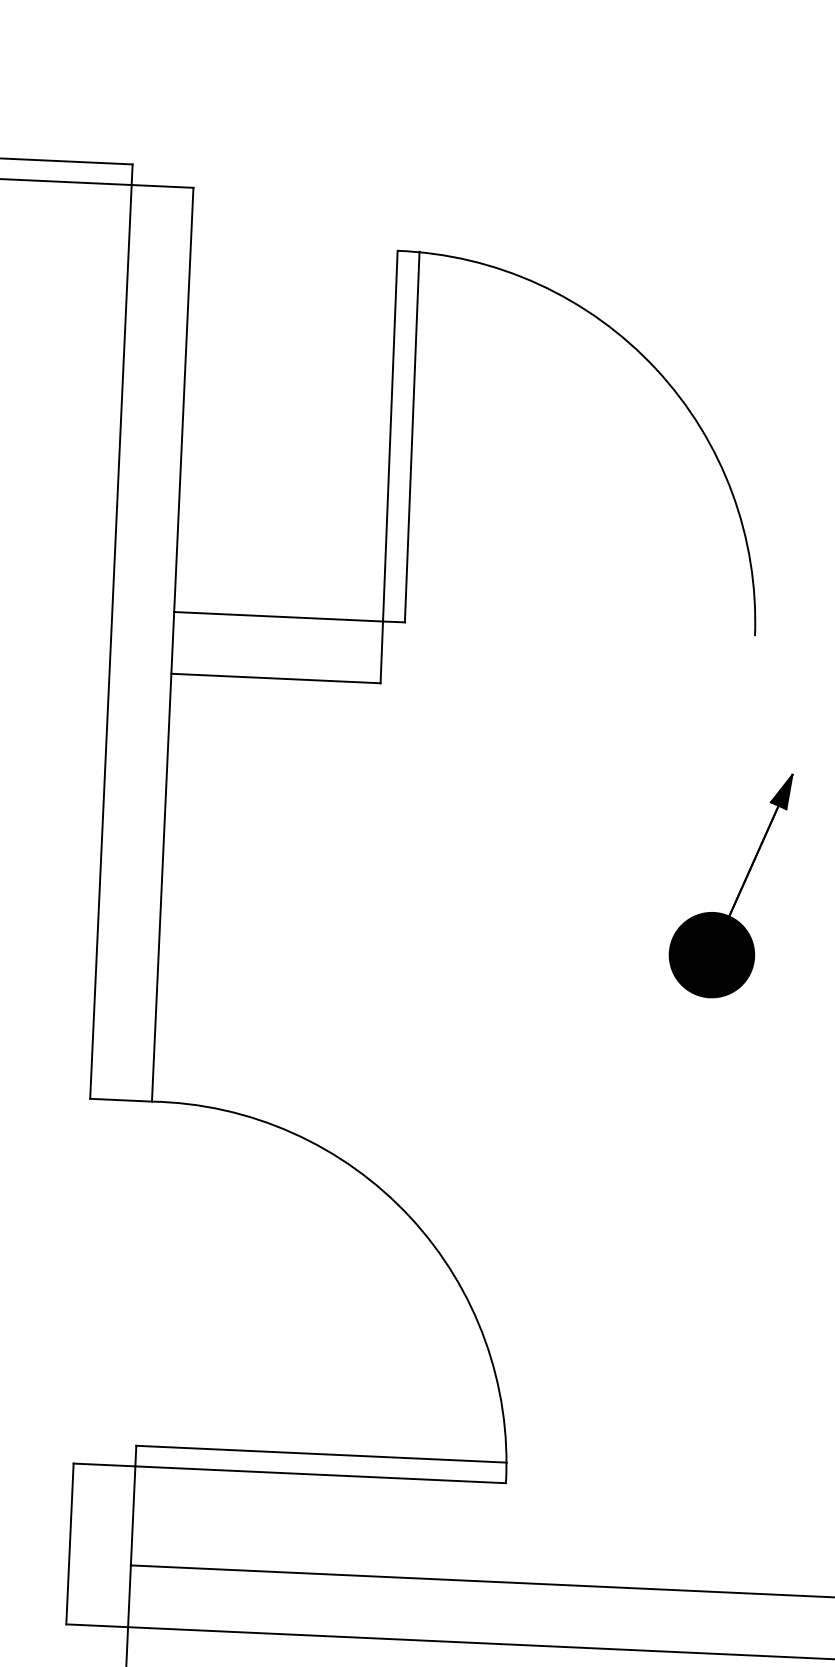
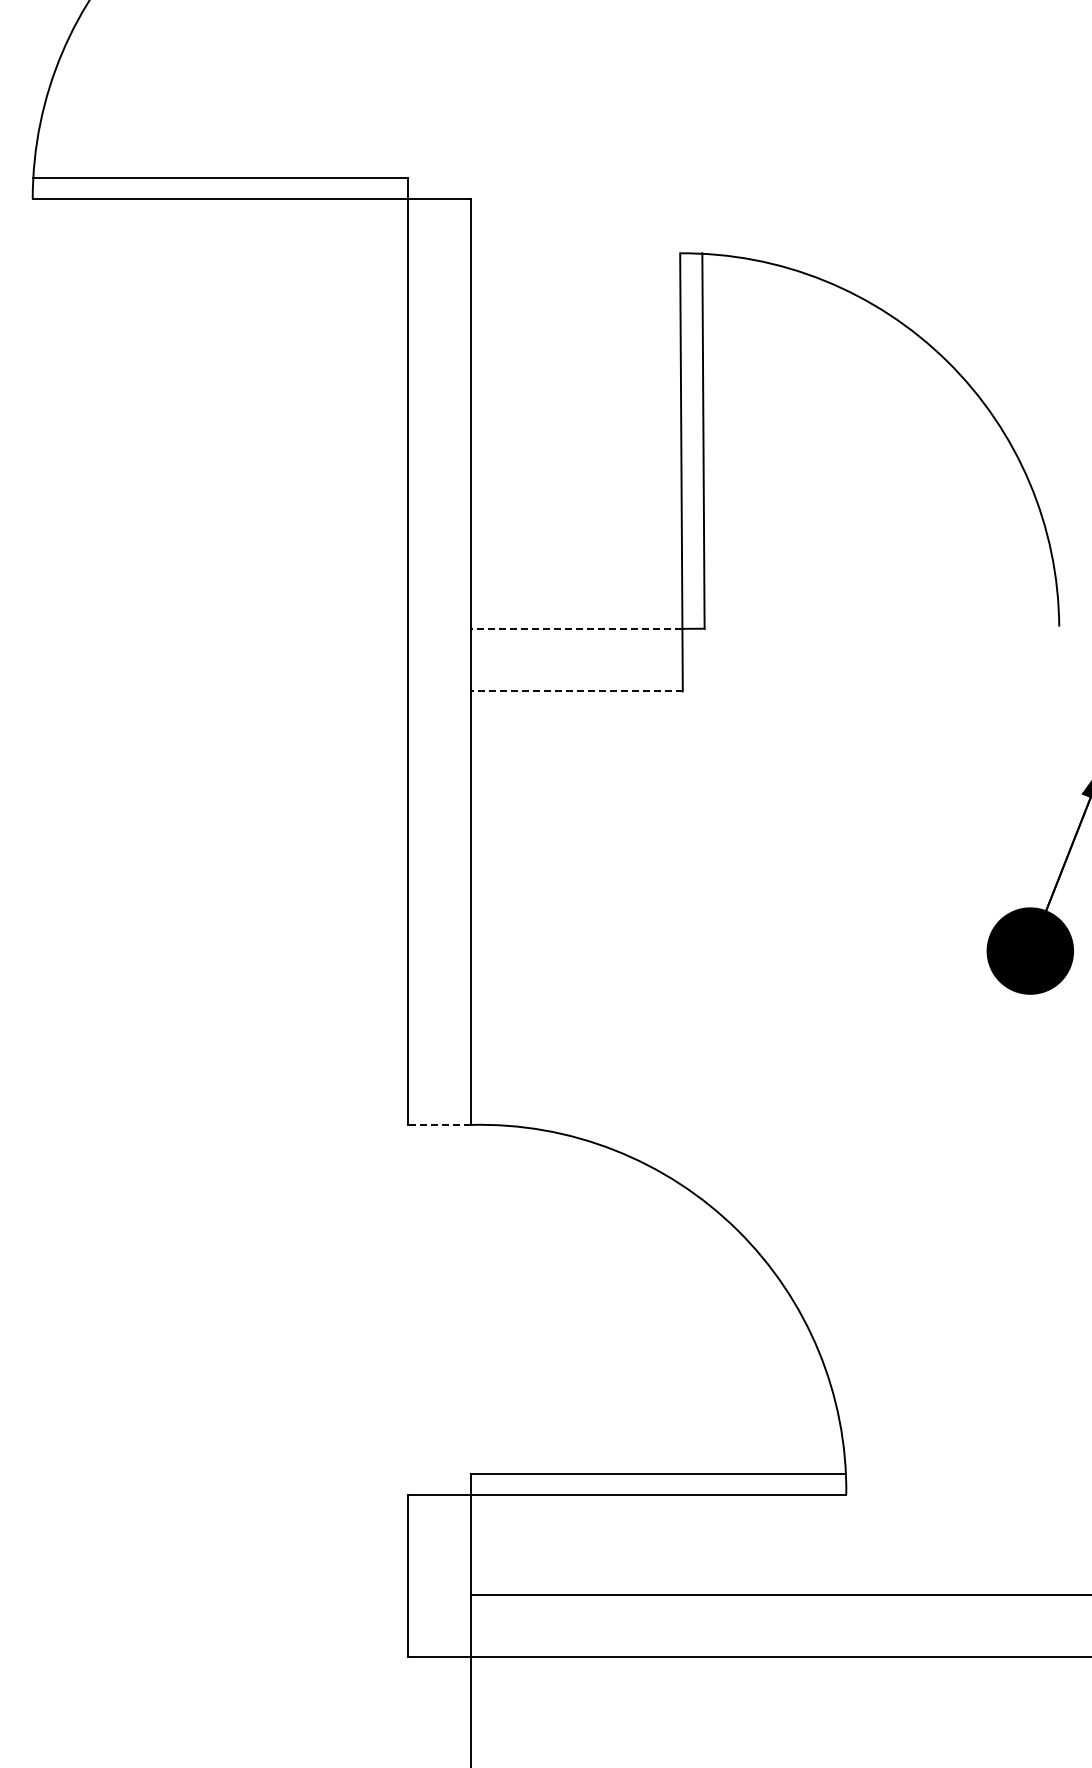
line: (278, 616) -> (576, 628), solid -> dashed
line: (275, 678) -> (576, 691), solid -> dashed
line: (121, 1099) -> (439, 1124), solid -> dashed

